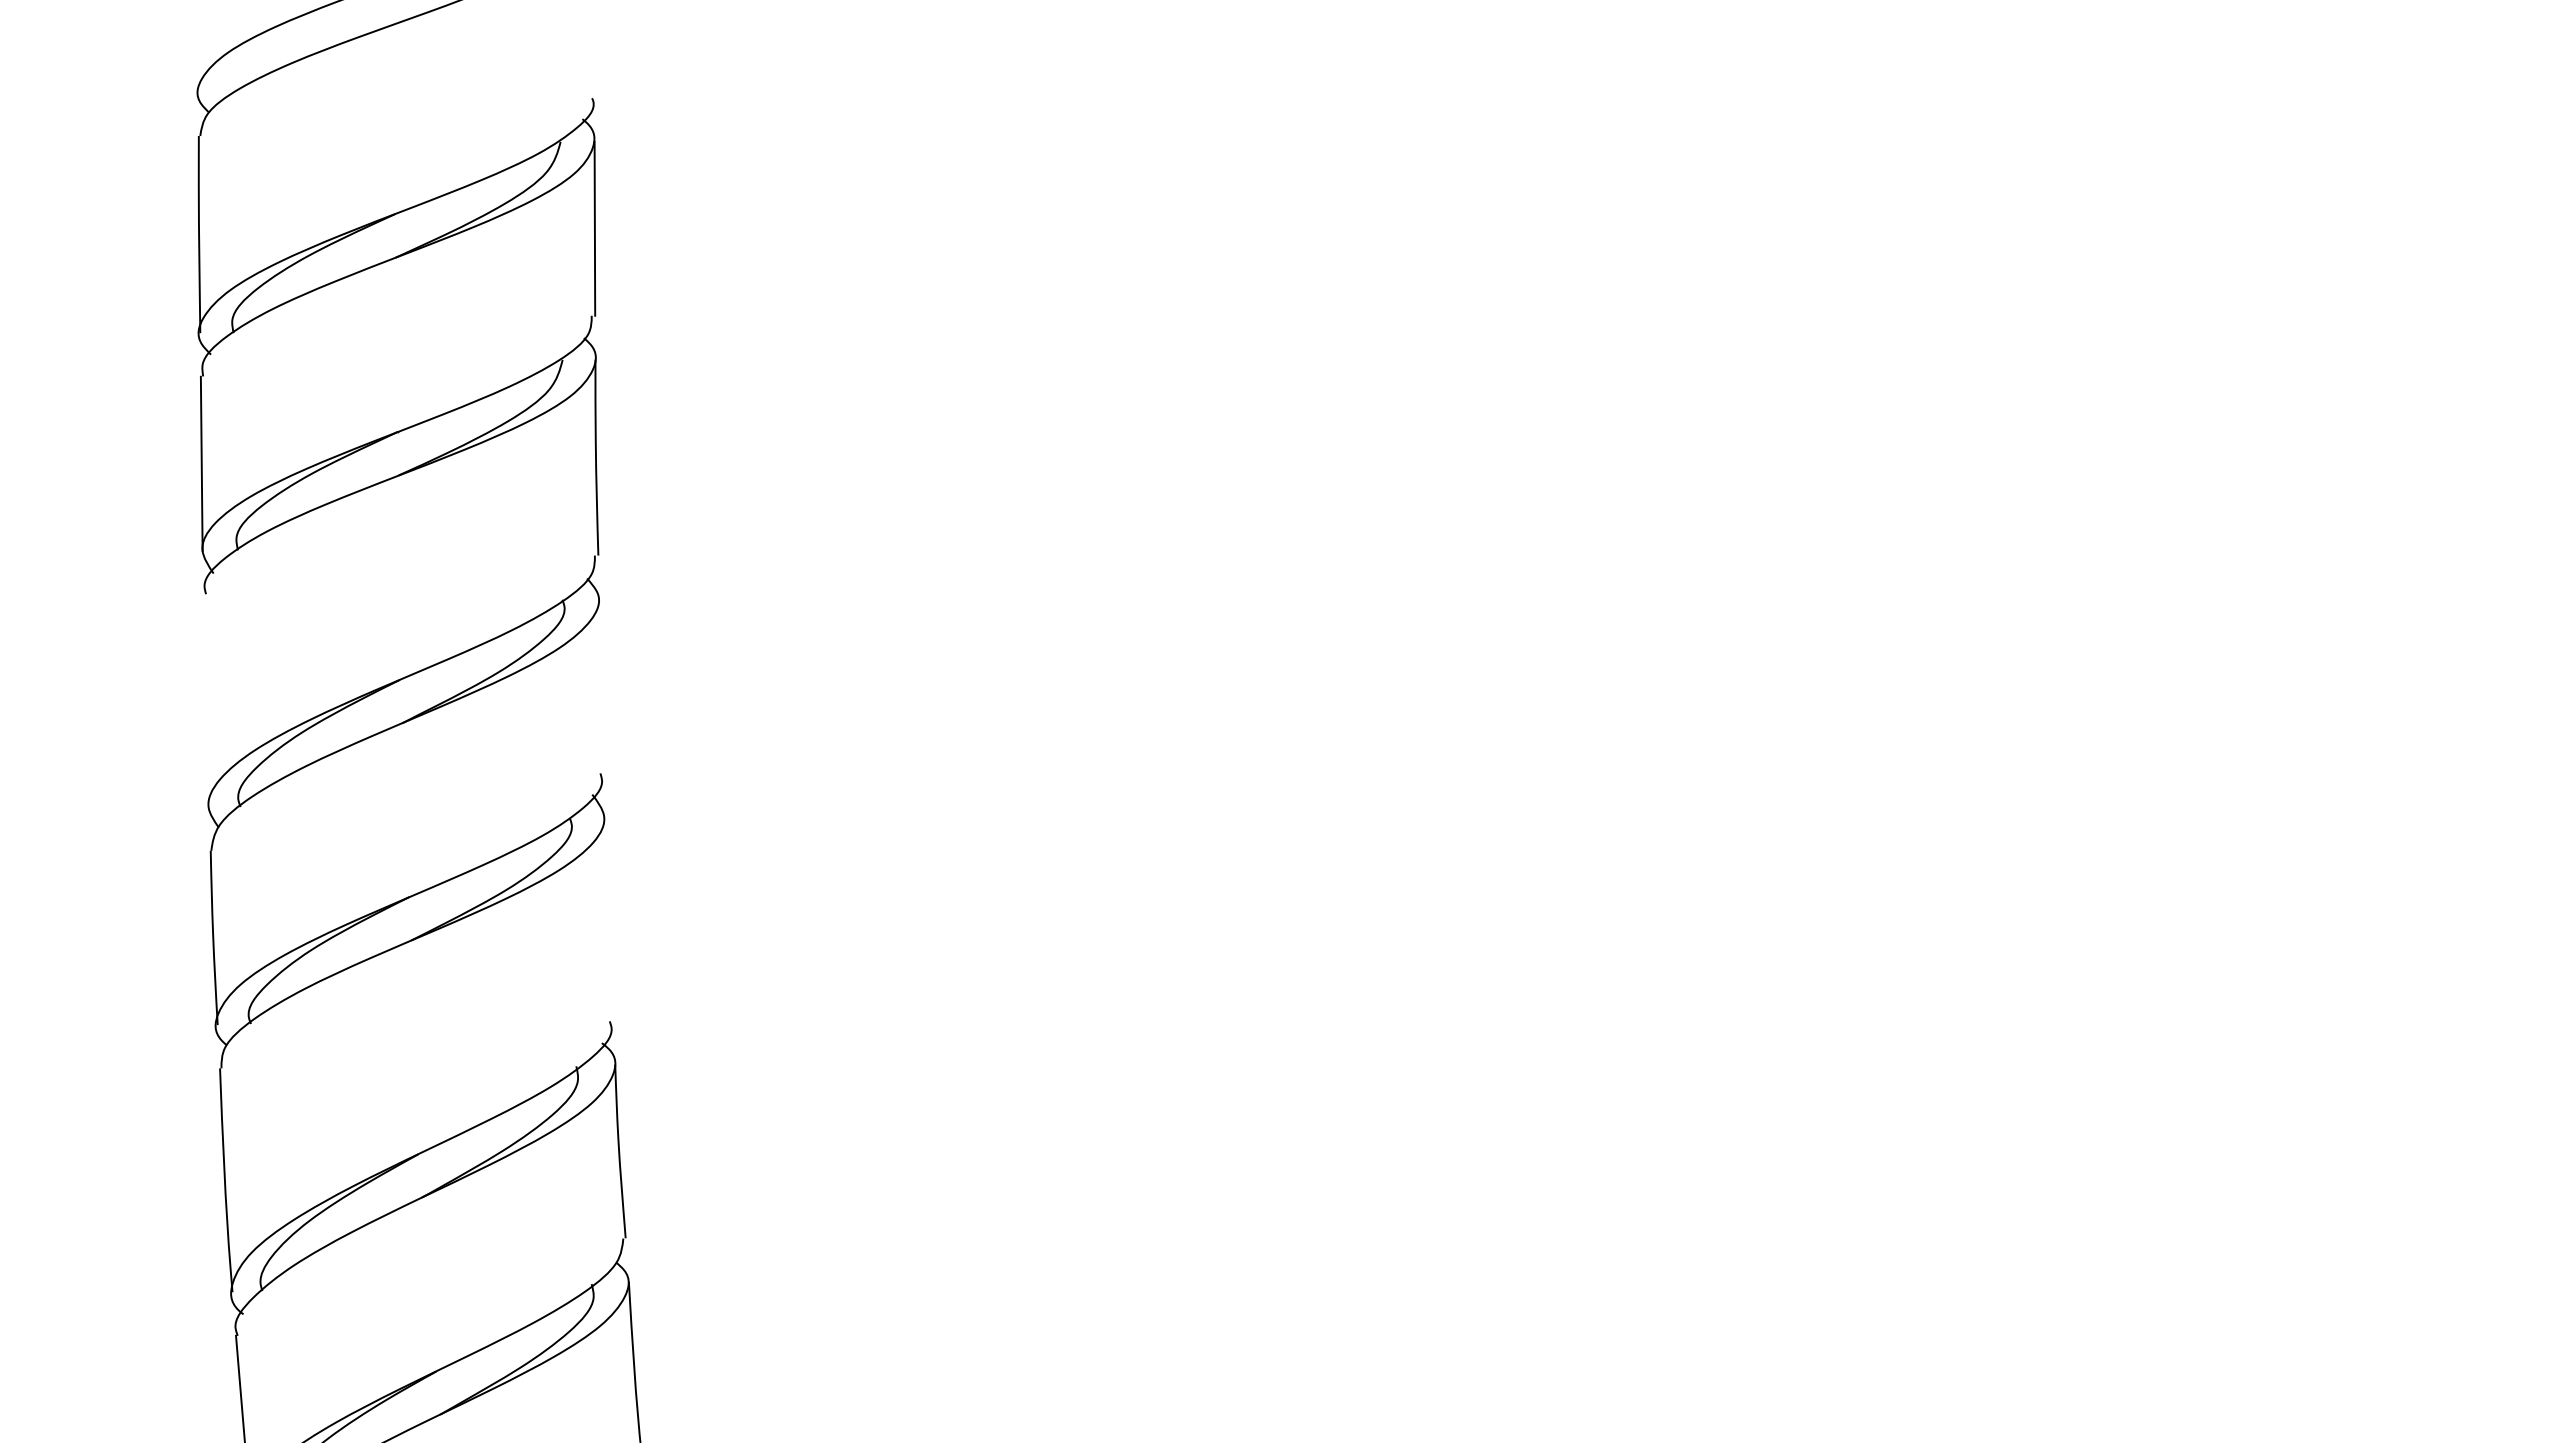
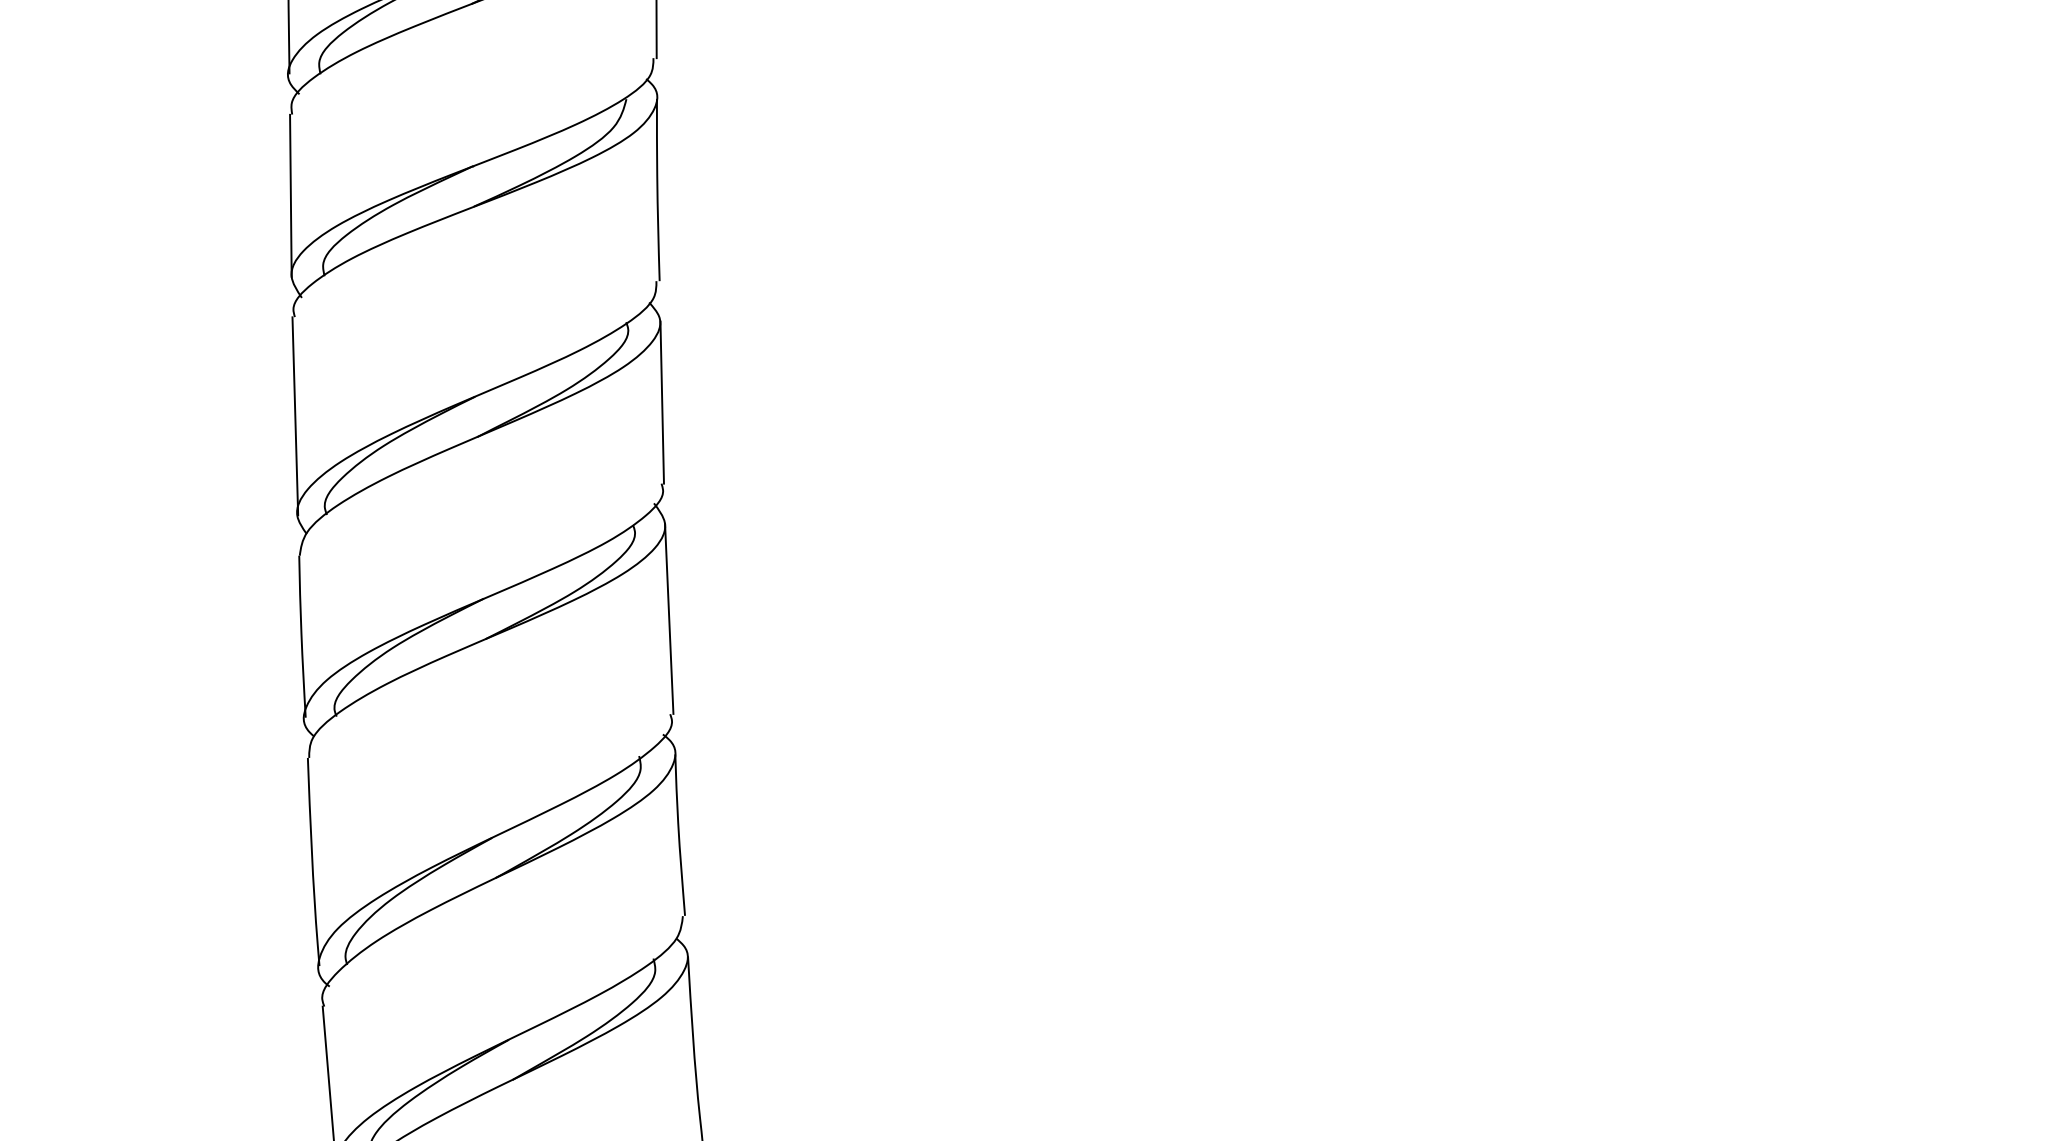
line: (601, 686) -> (662, 402), added
line: (206, 700) -> (295, 415), added
line: (608, 918) -> (669, 618), added

